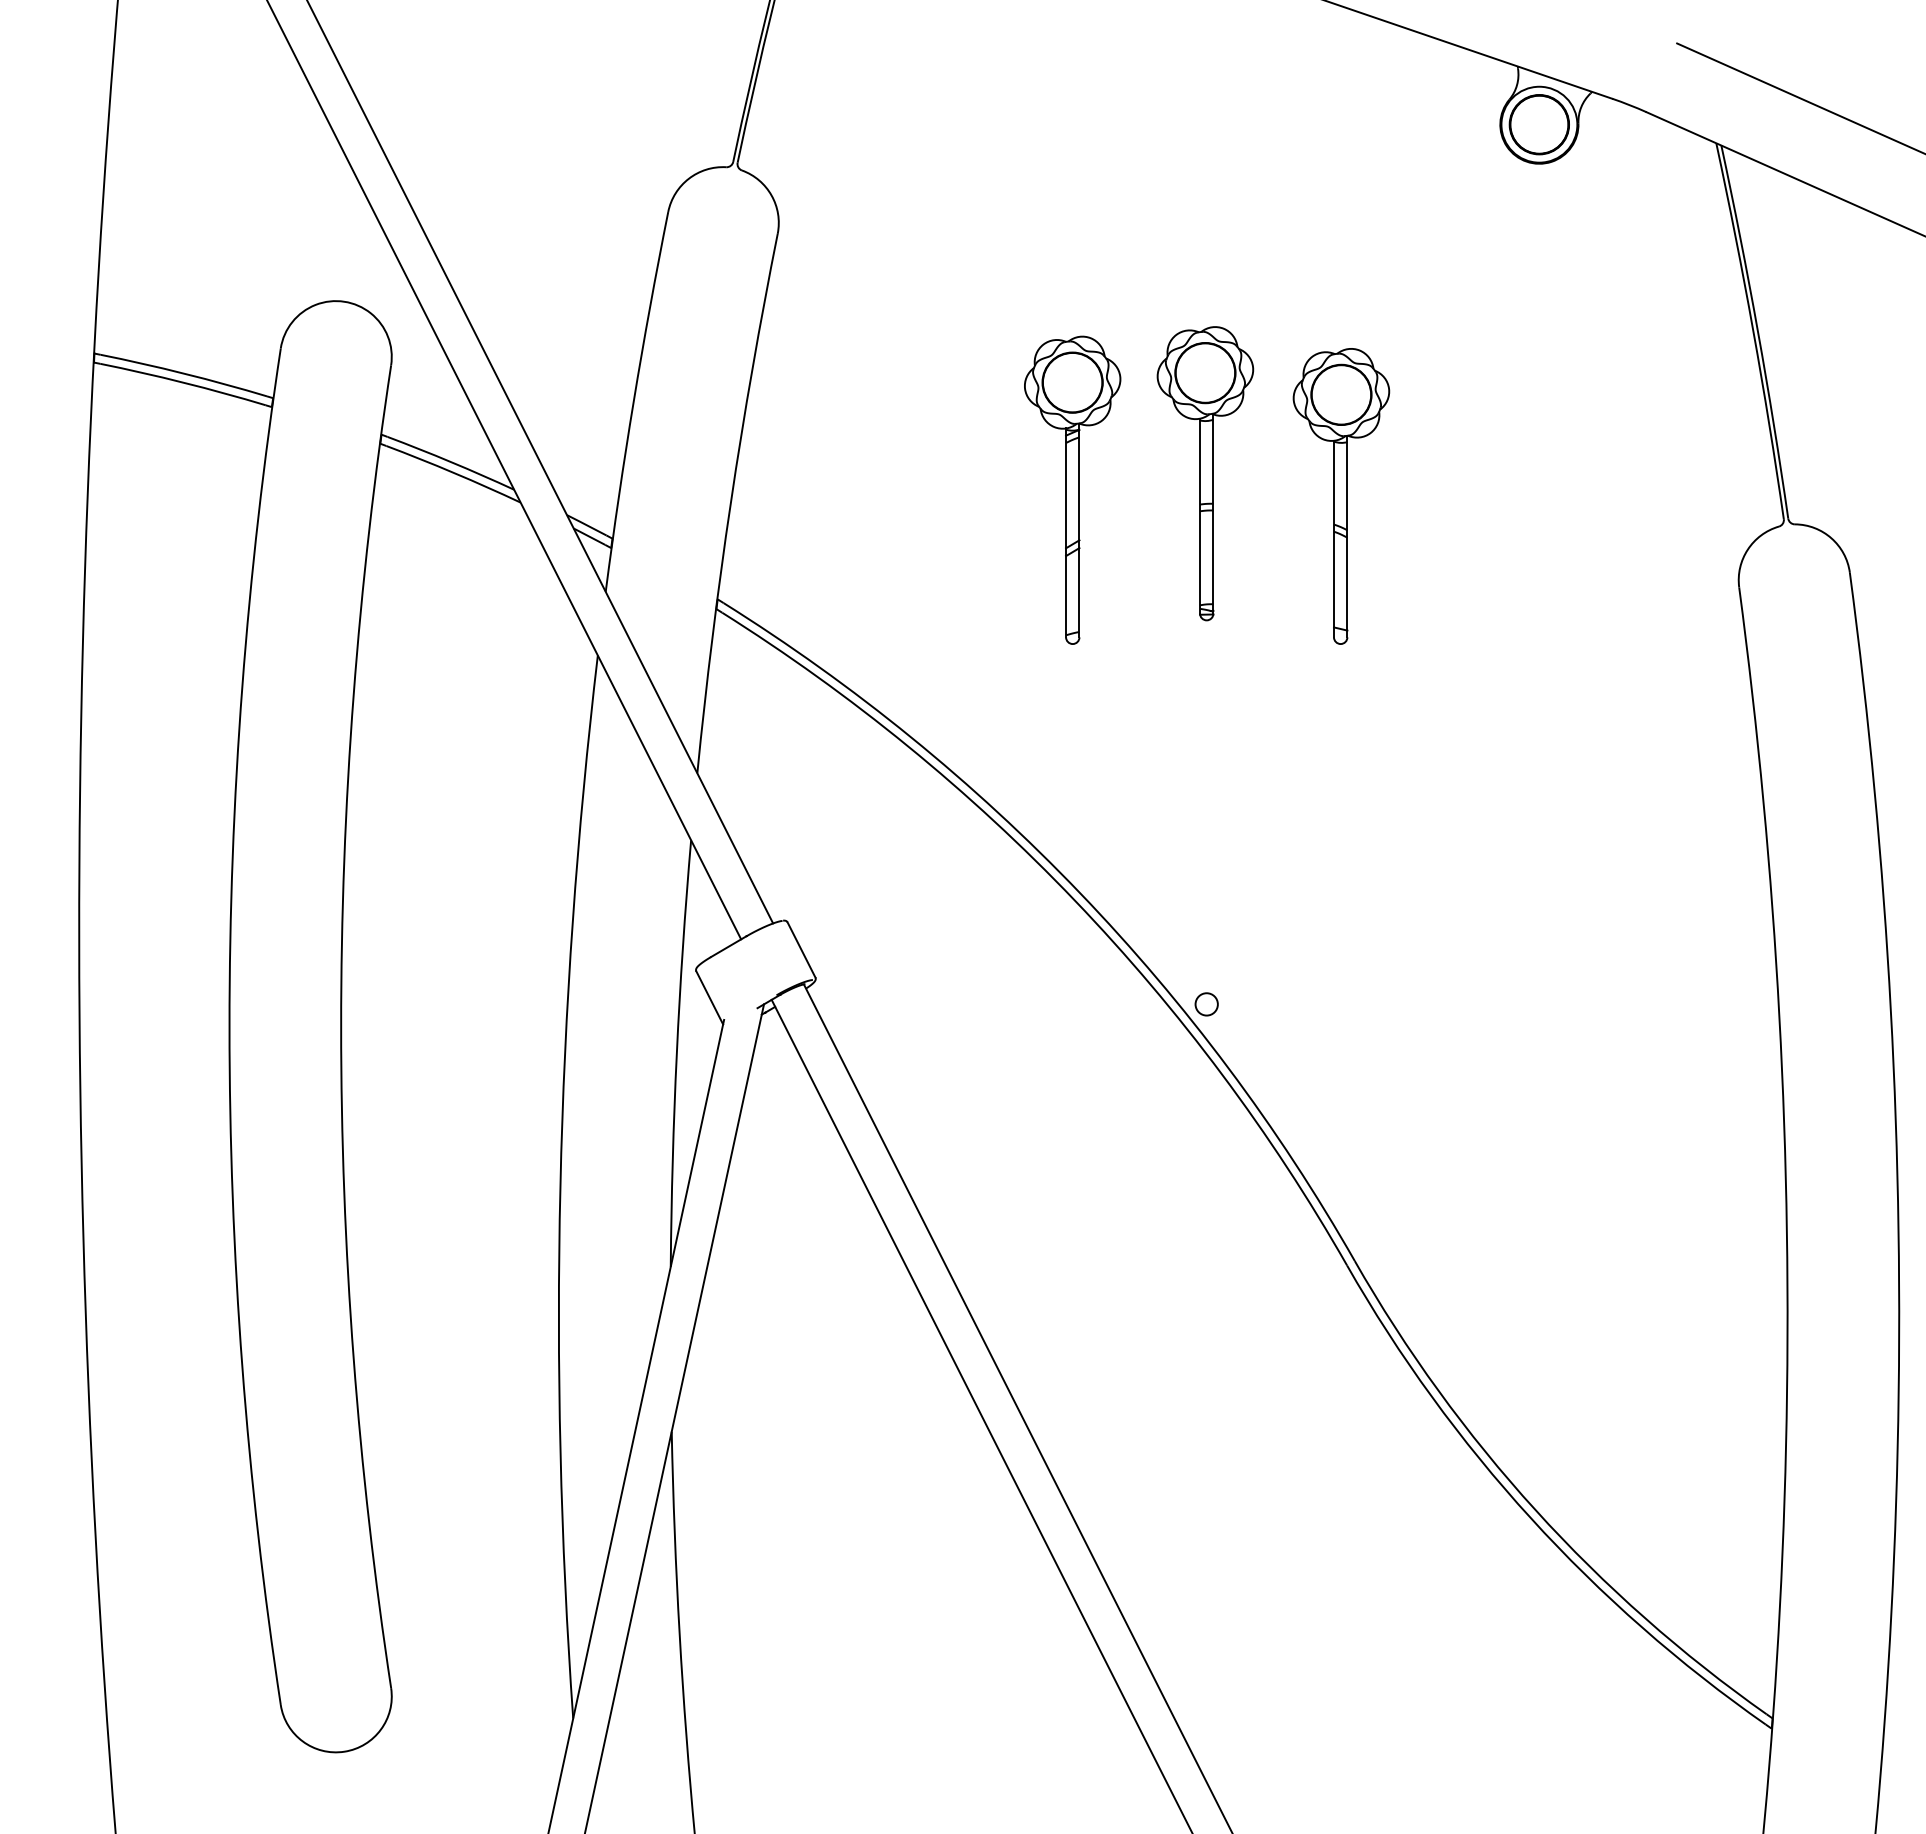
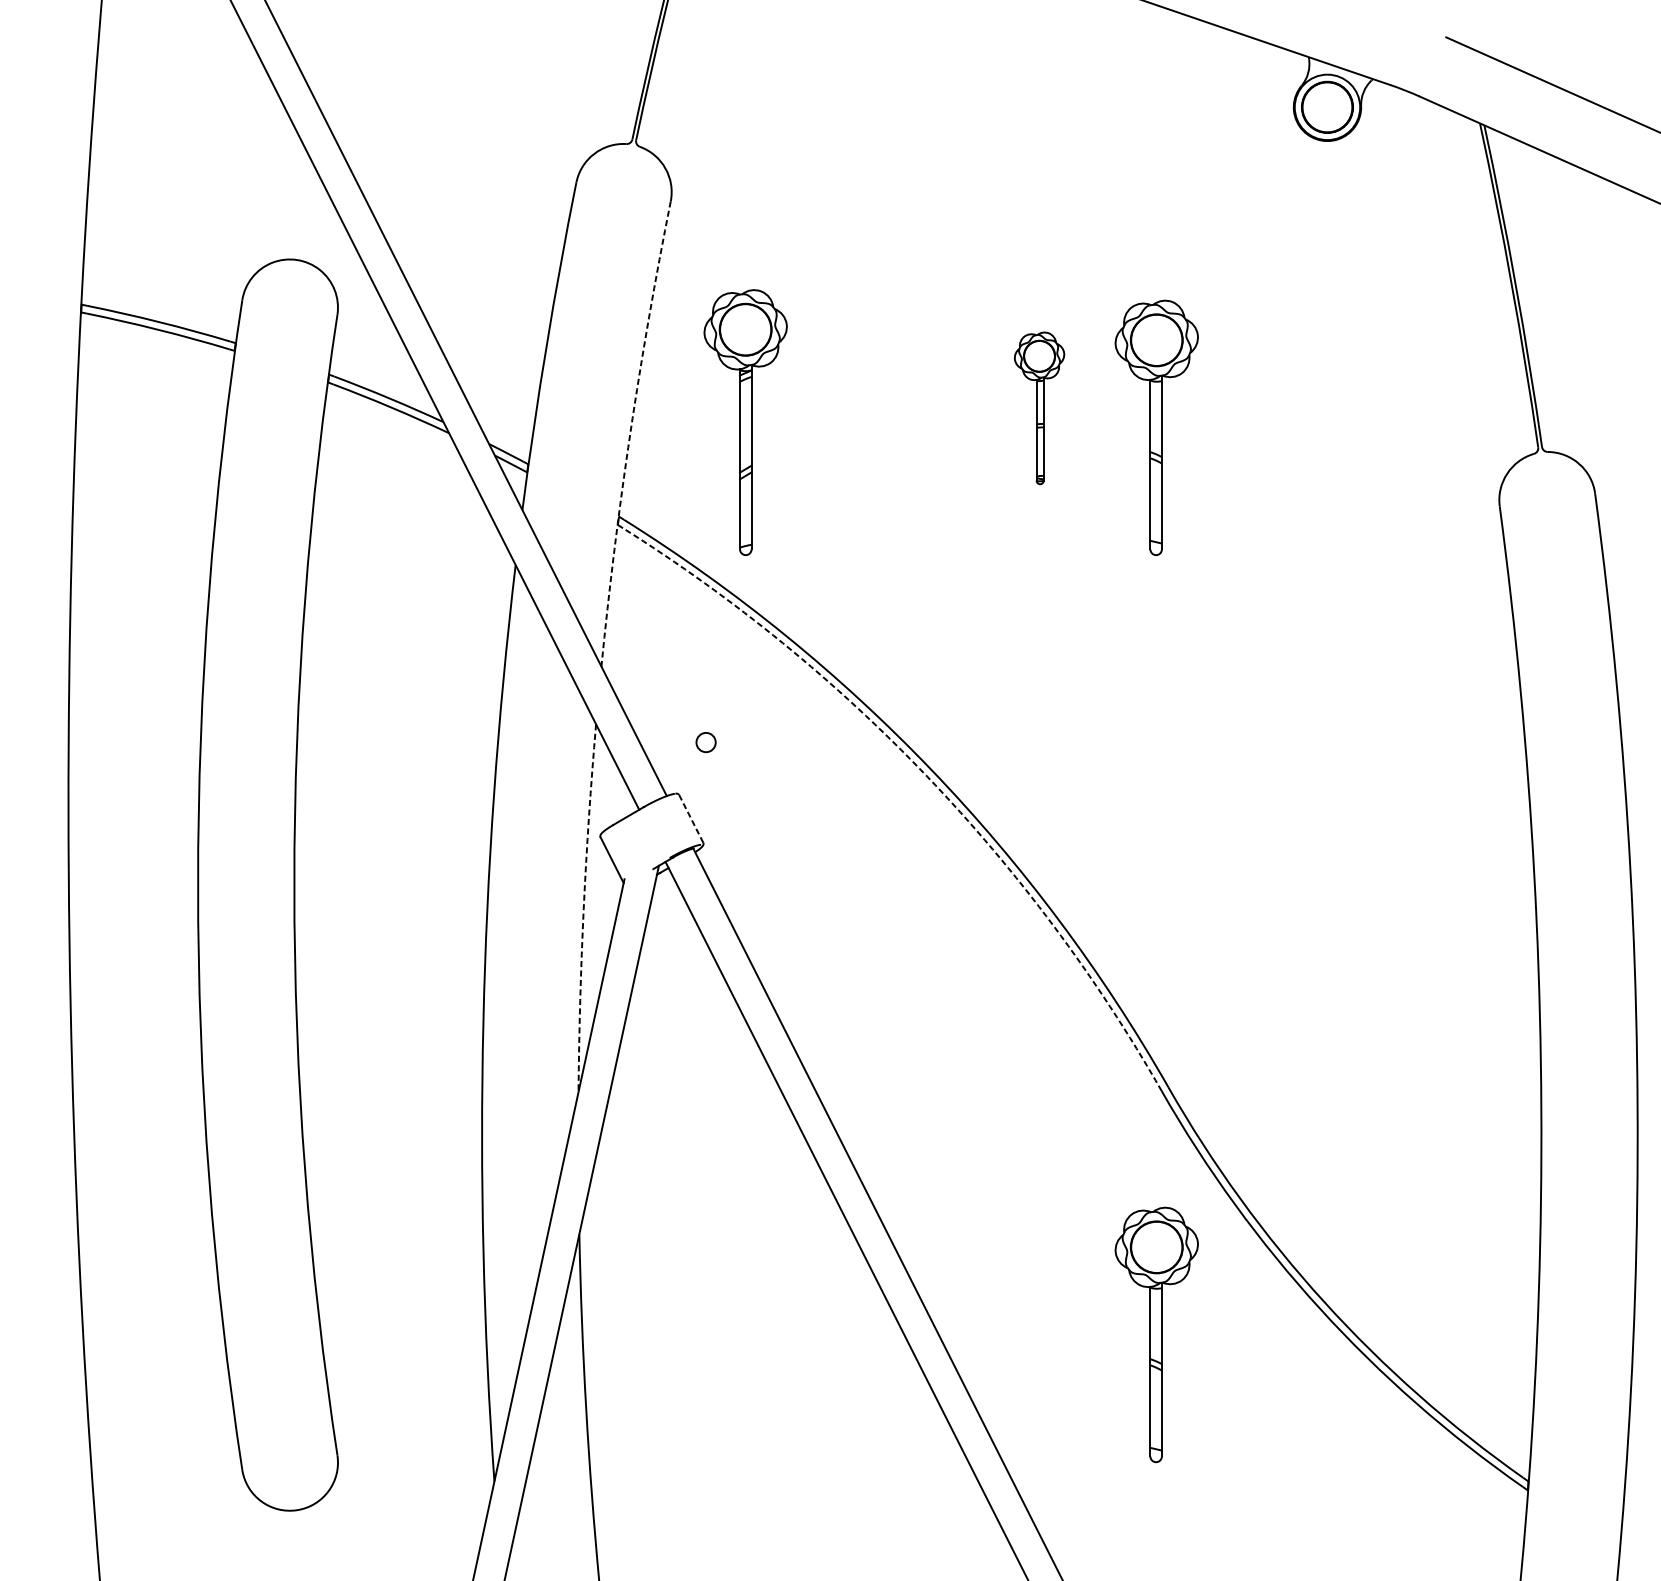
part: (1205, 473) -> (1039, 408), size x0.6
part: (1072, 489) -> (745, 421), moved
arc: (730, 502) -> (630, 433), solid -> dashed
arc: (1074, 900) -> (926, 776), solid -> dashed
line: (801, 949) -> (691, 818), solid -> dashed
circle: (1206, 1004) -> (705, 742), moved
arc: (676, 1053) -> (583, 908), solid -> dashed
part: (1341, 1548) -> (1156, 1334), added

